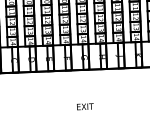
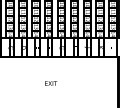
text: (85, 106) -> (51, 83), moved

